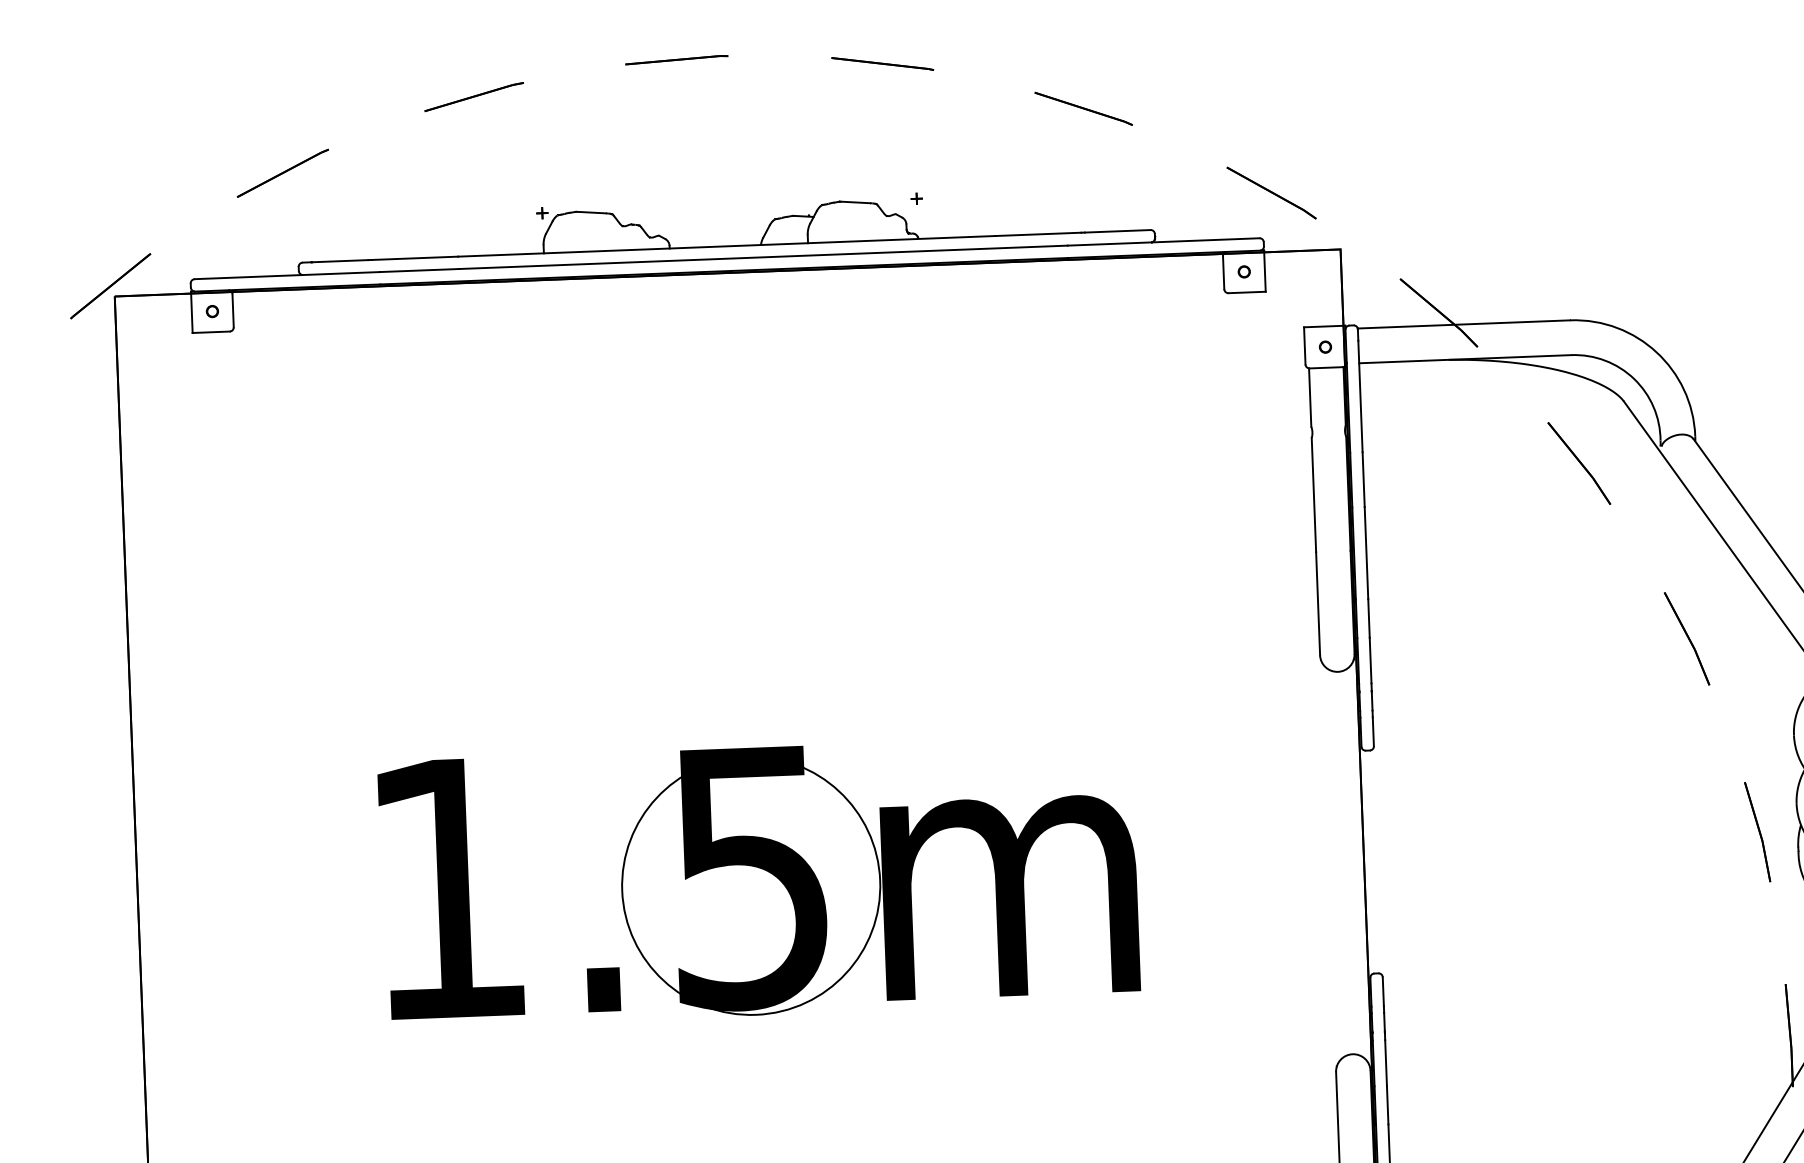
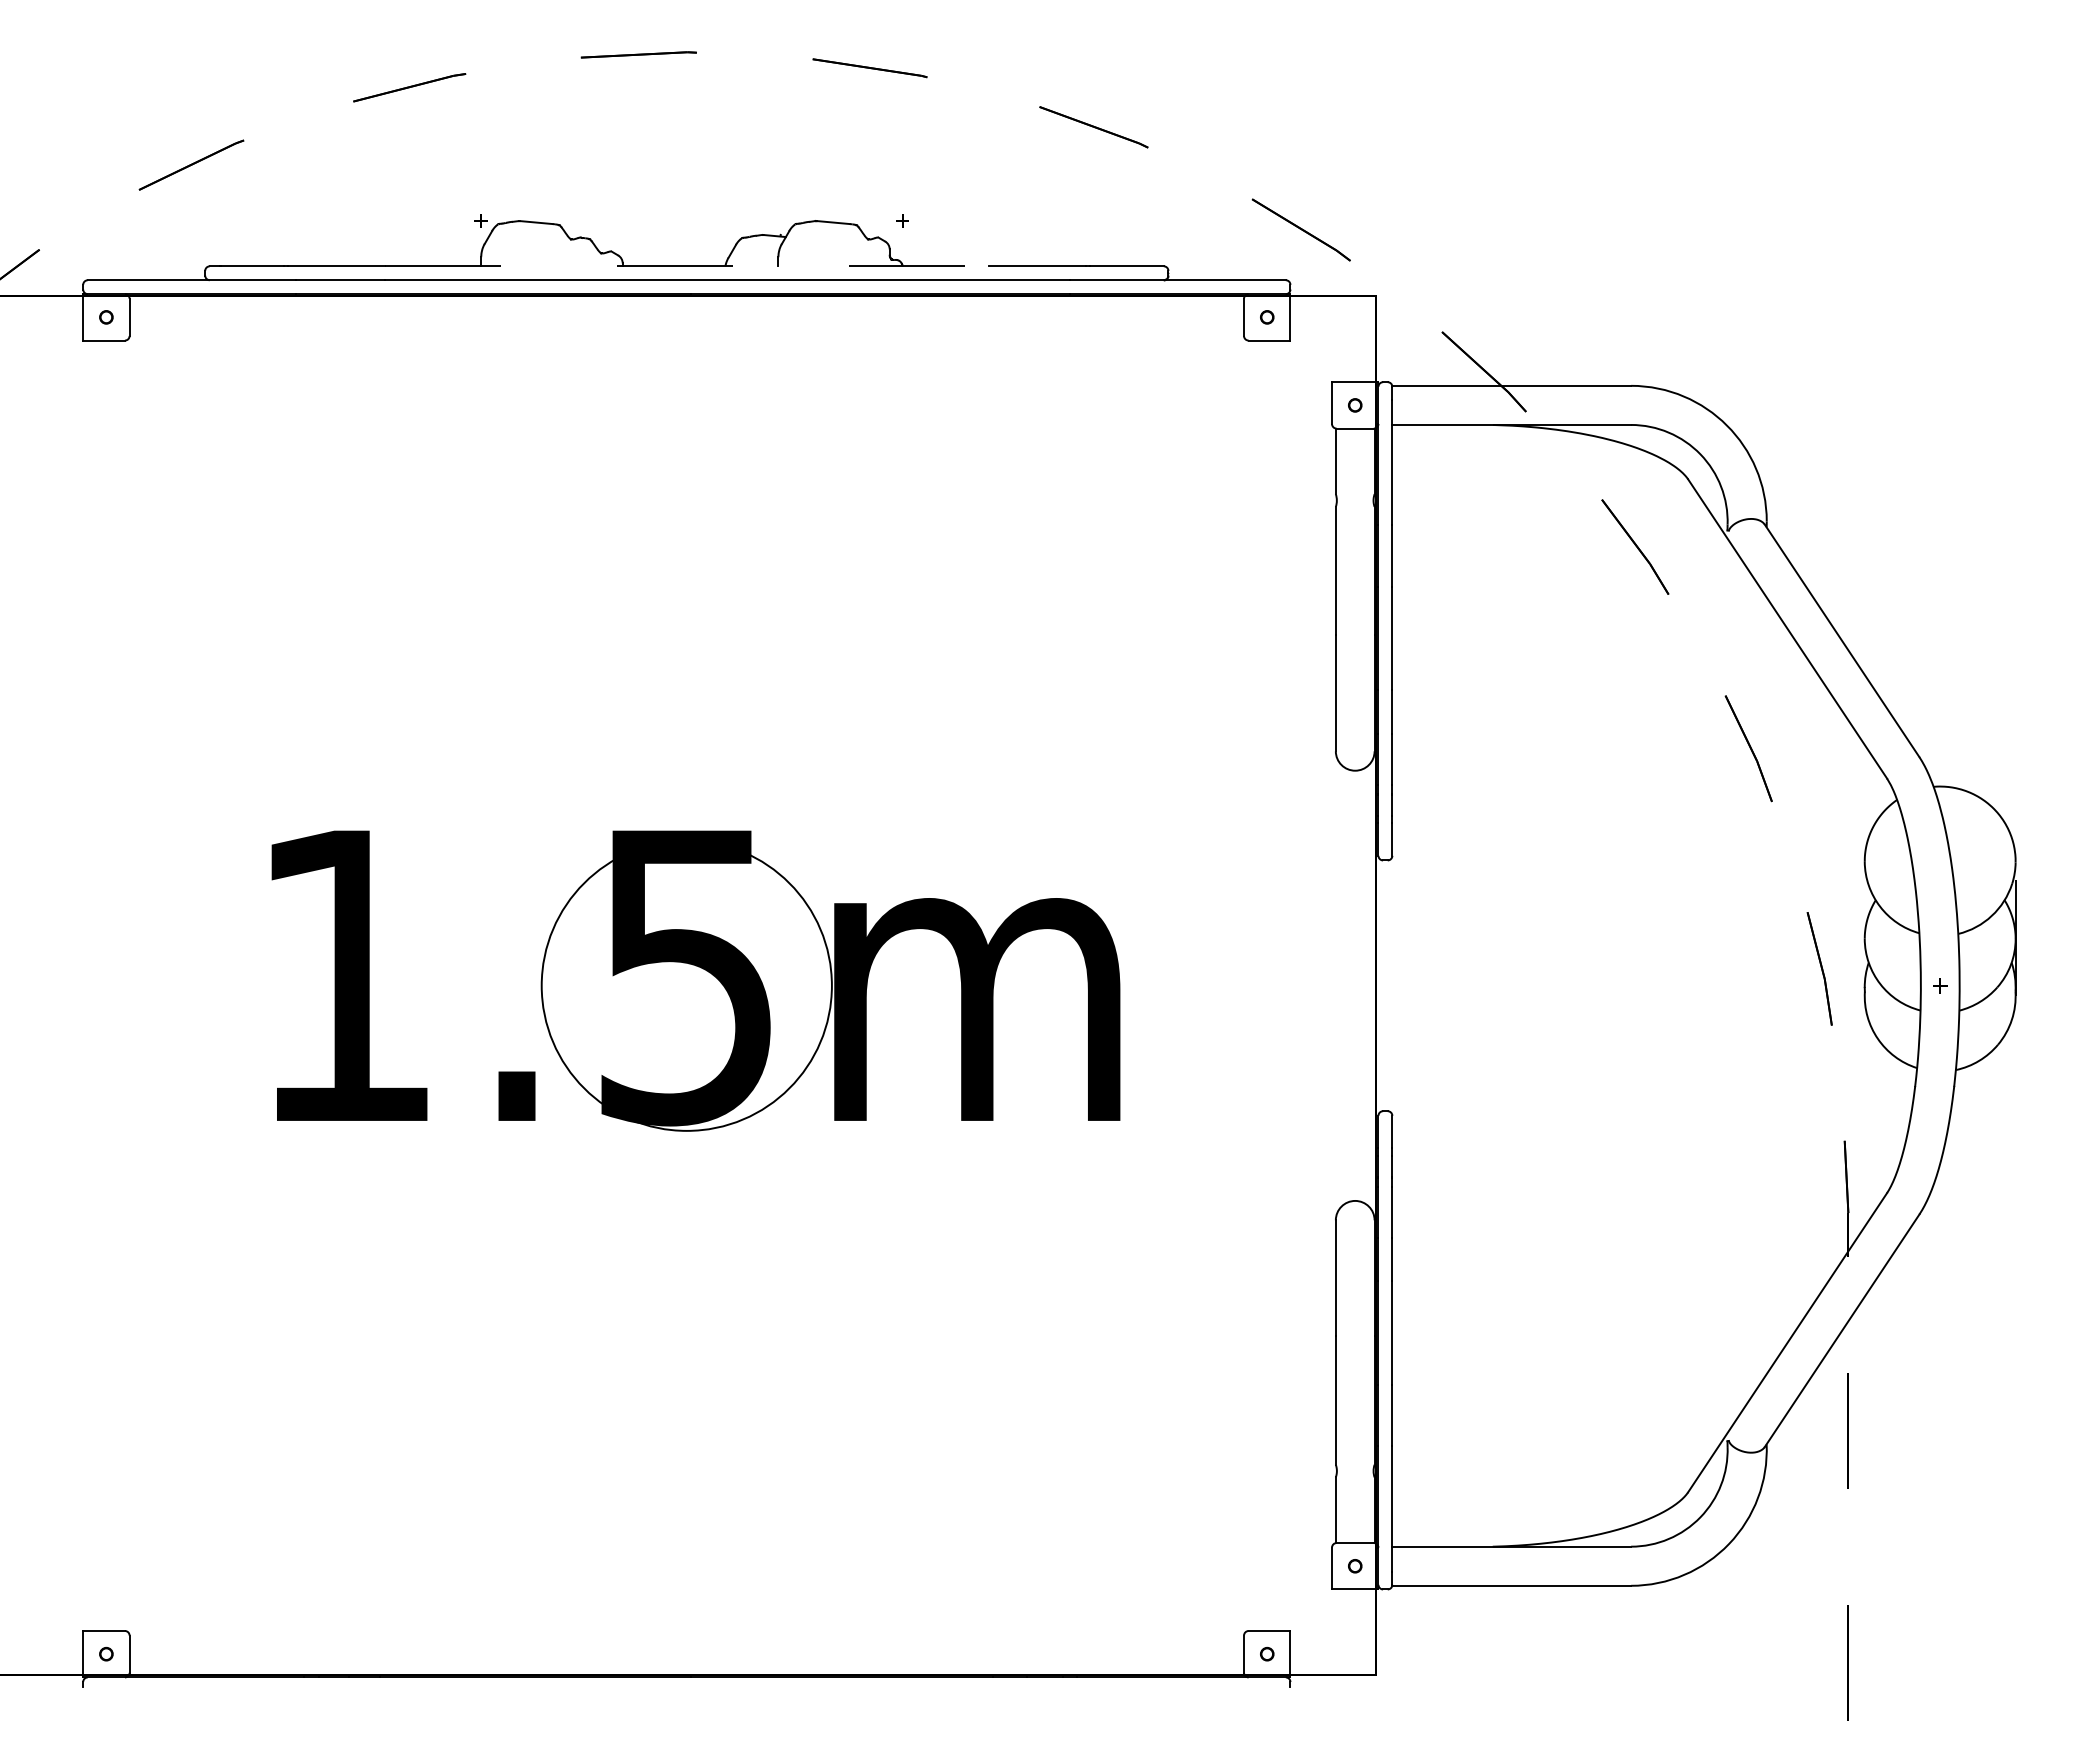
line: (727, 246) -> (687, 266), solid -> dashed

